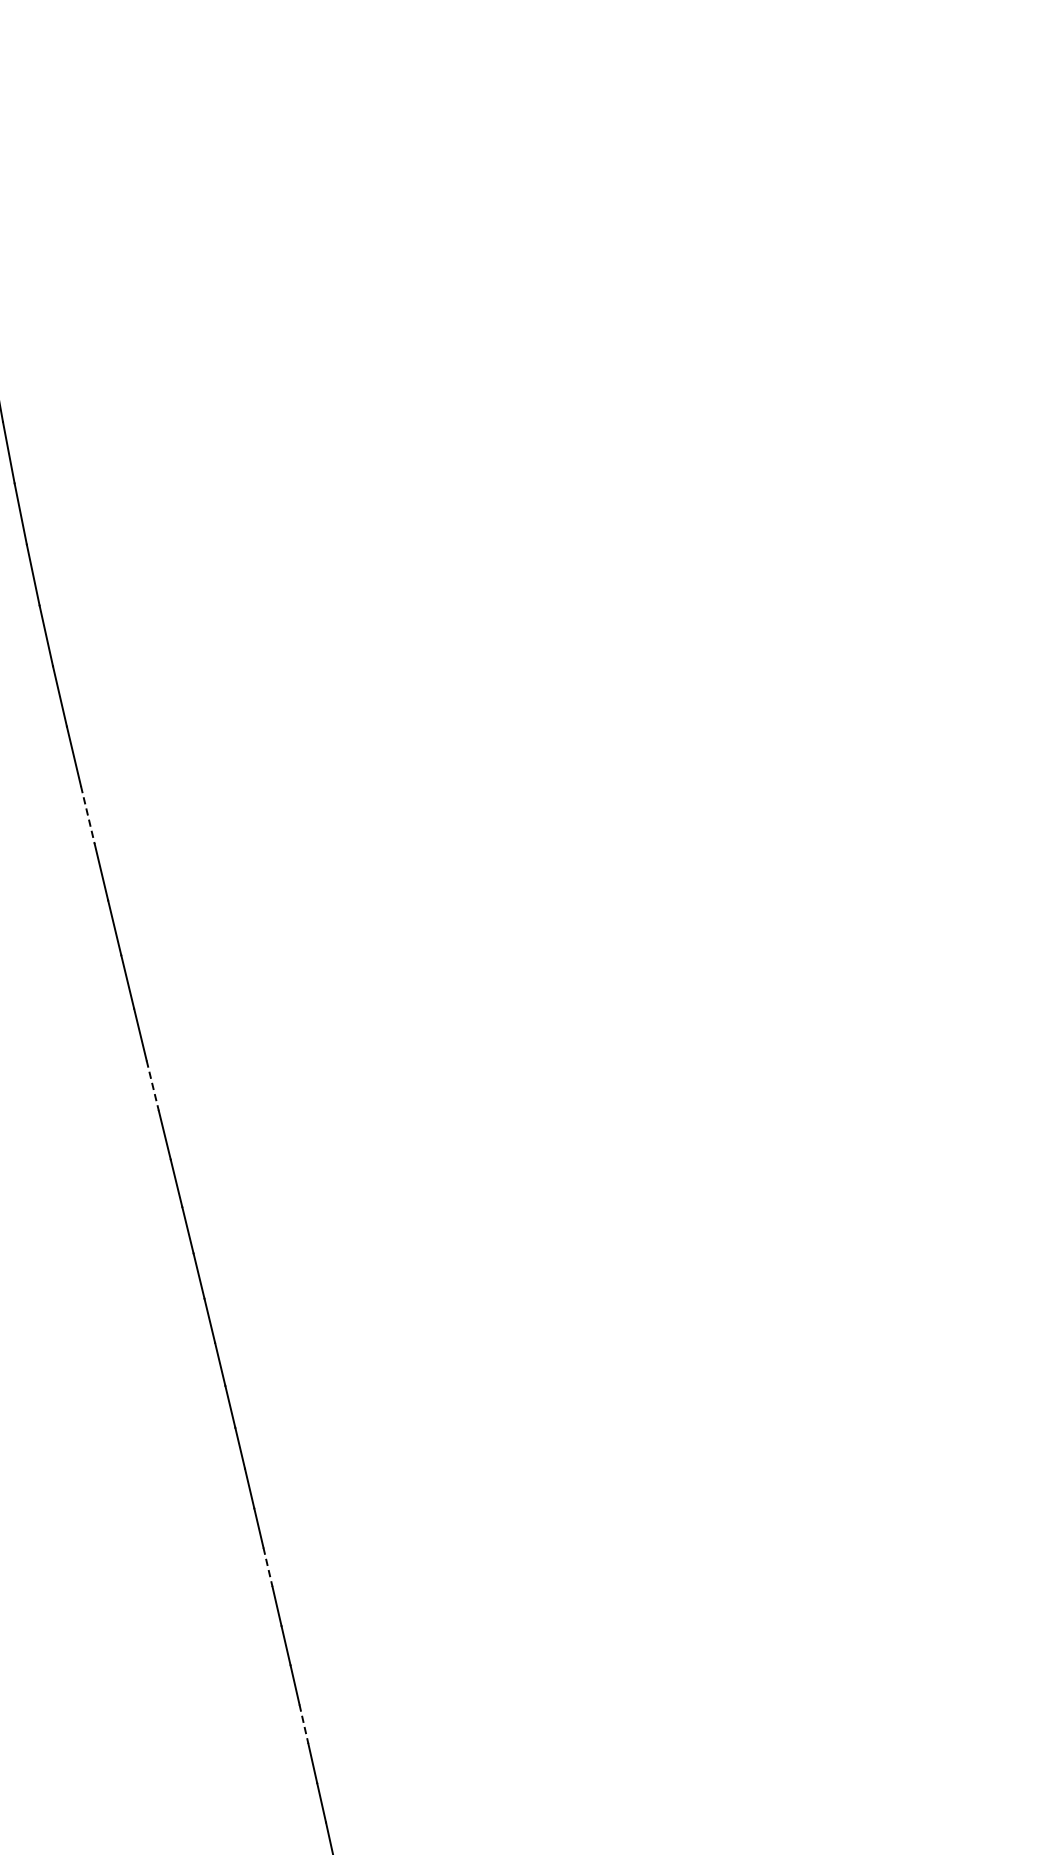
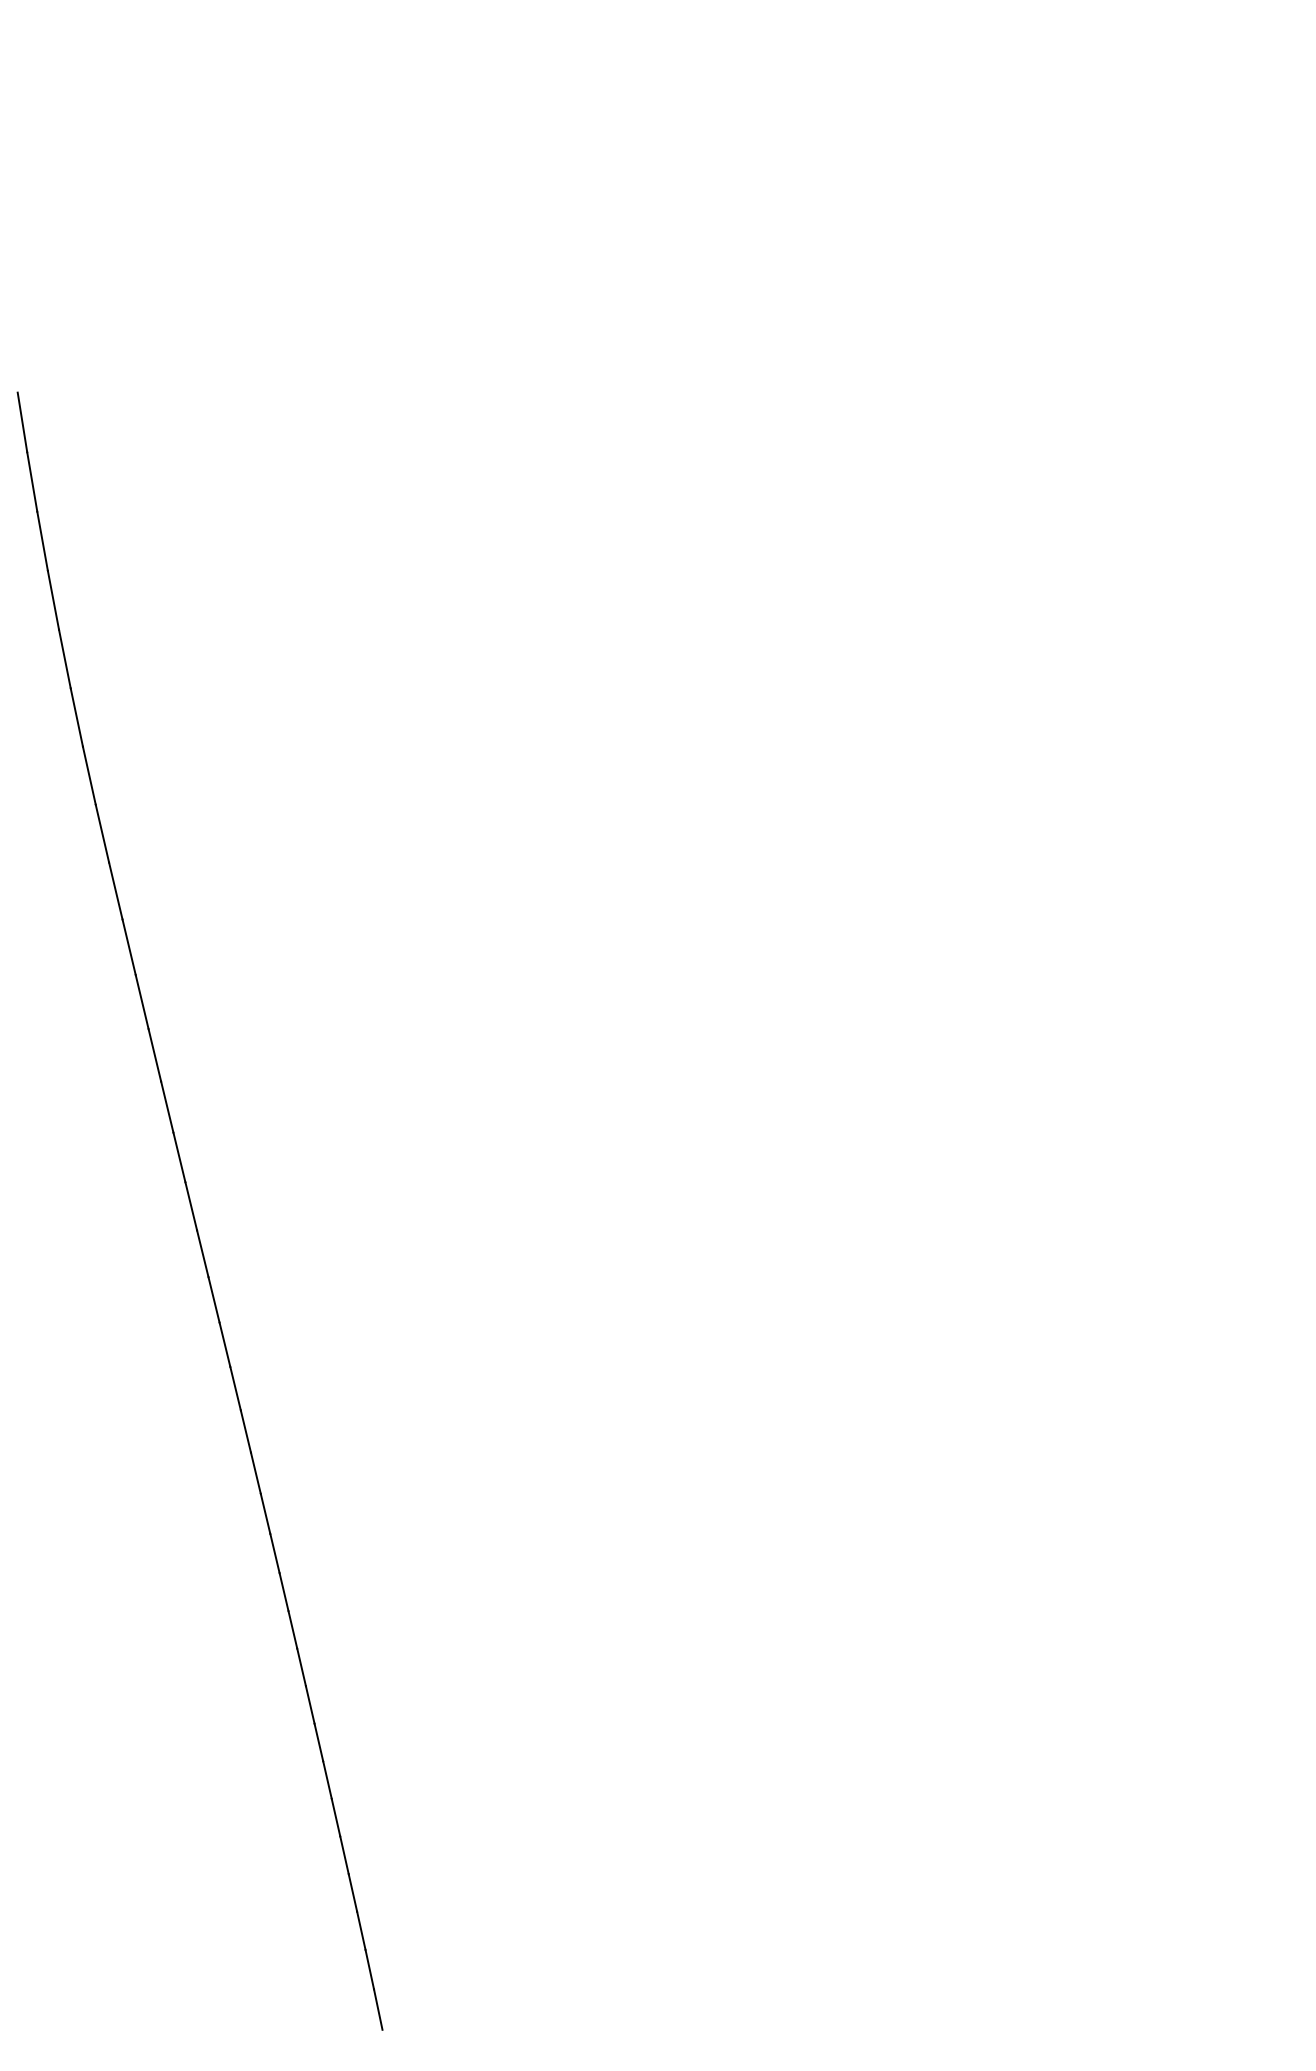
line: (88, 815) -> (129, 947), dashed -> solid
line: (153, 1085) -> (191, 1206), dashed -> solid
line: (267, 1567) -> (301, 1667), dashed -> solid
line: (304, 1725) -> (336, 1818), dashed -> solid

